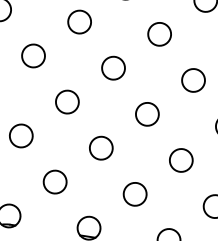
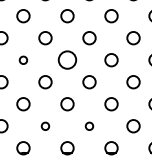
circle: (33, 56) -> (23, 60), size x0.6
circle: (113, 68) -> (67, 60), size x1.4
circle: (55, 182) -> (45, 126), size x0.6
circle: (135, 194) -> (89, 126), size x0.6

